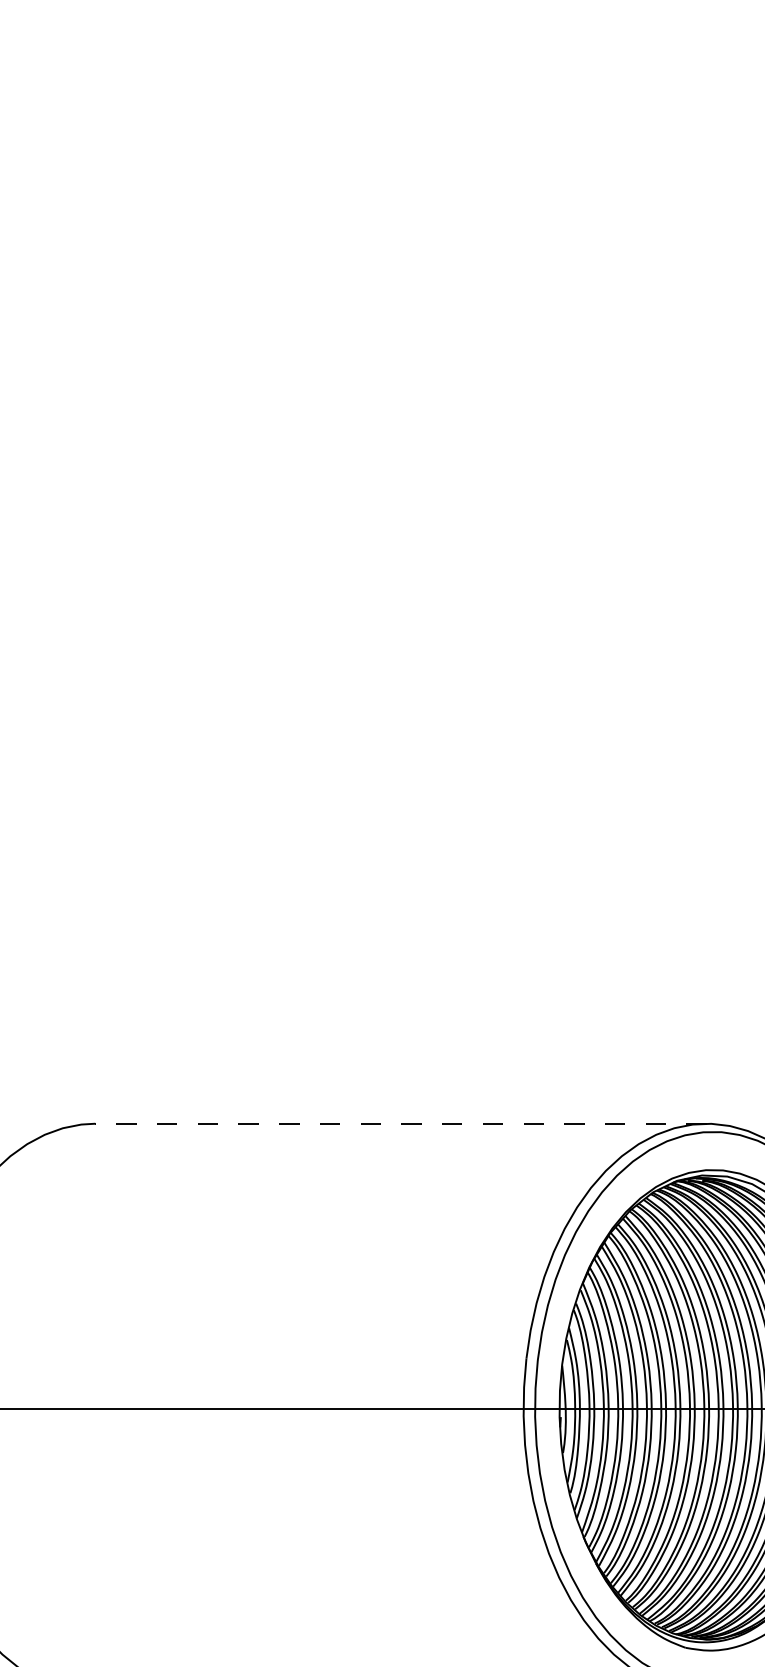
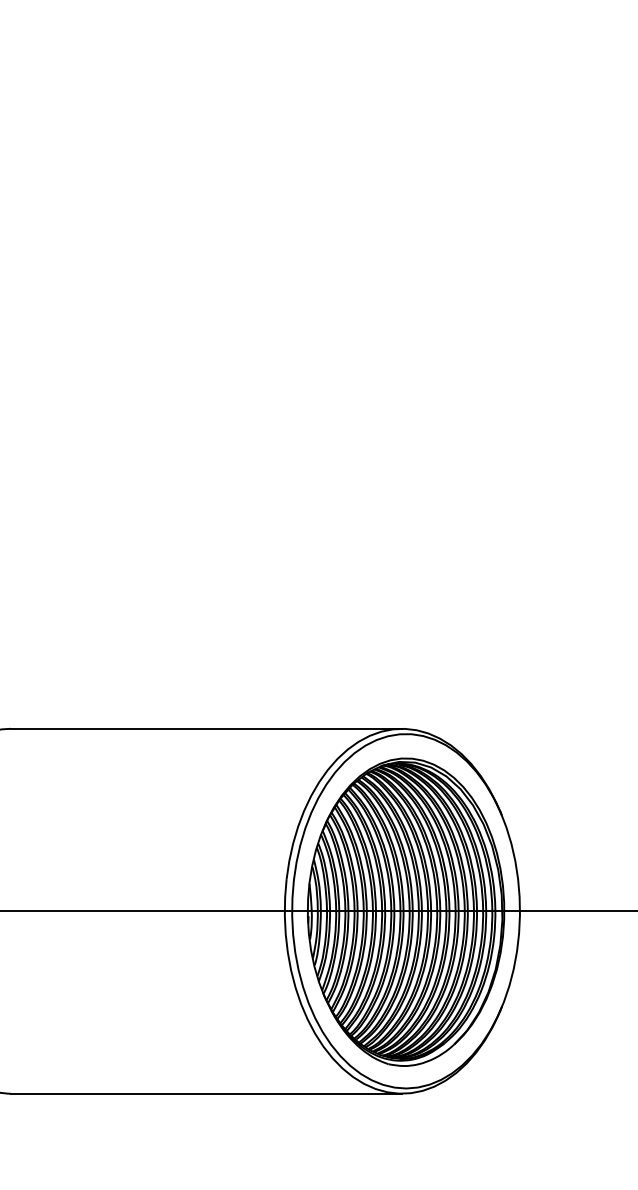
line: (401, 1123) -> (206, 728), dashed -> solid

